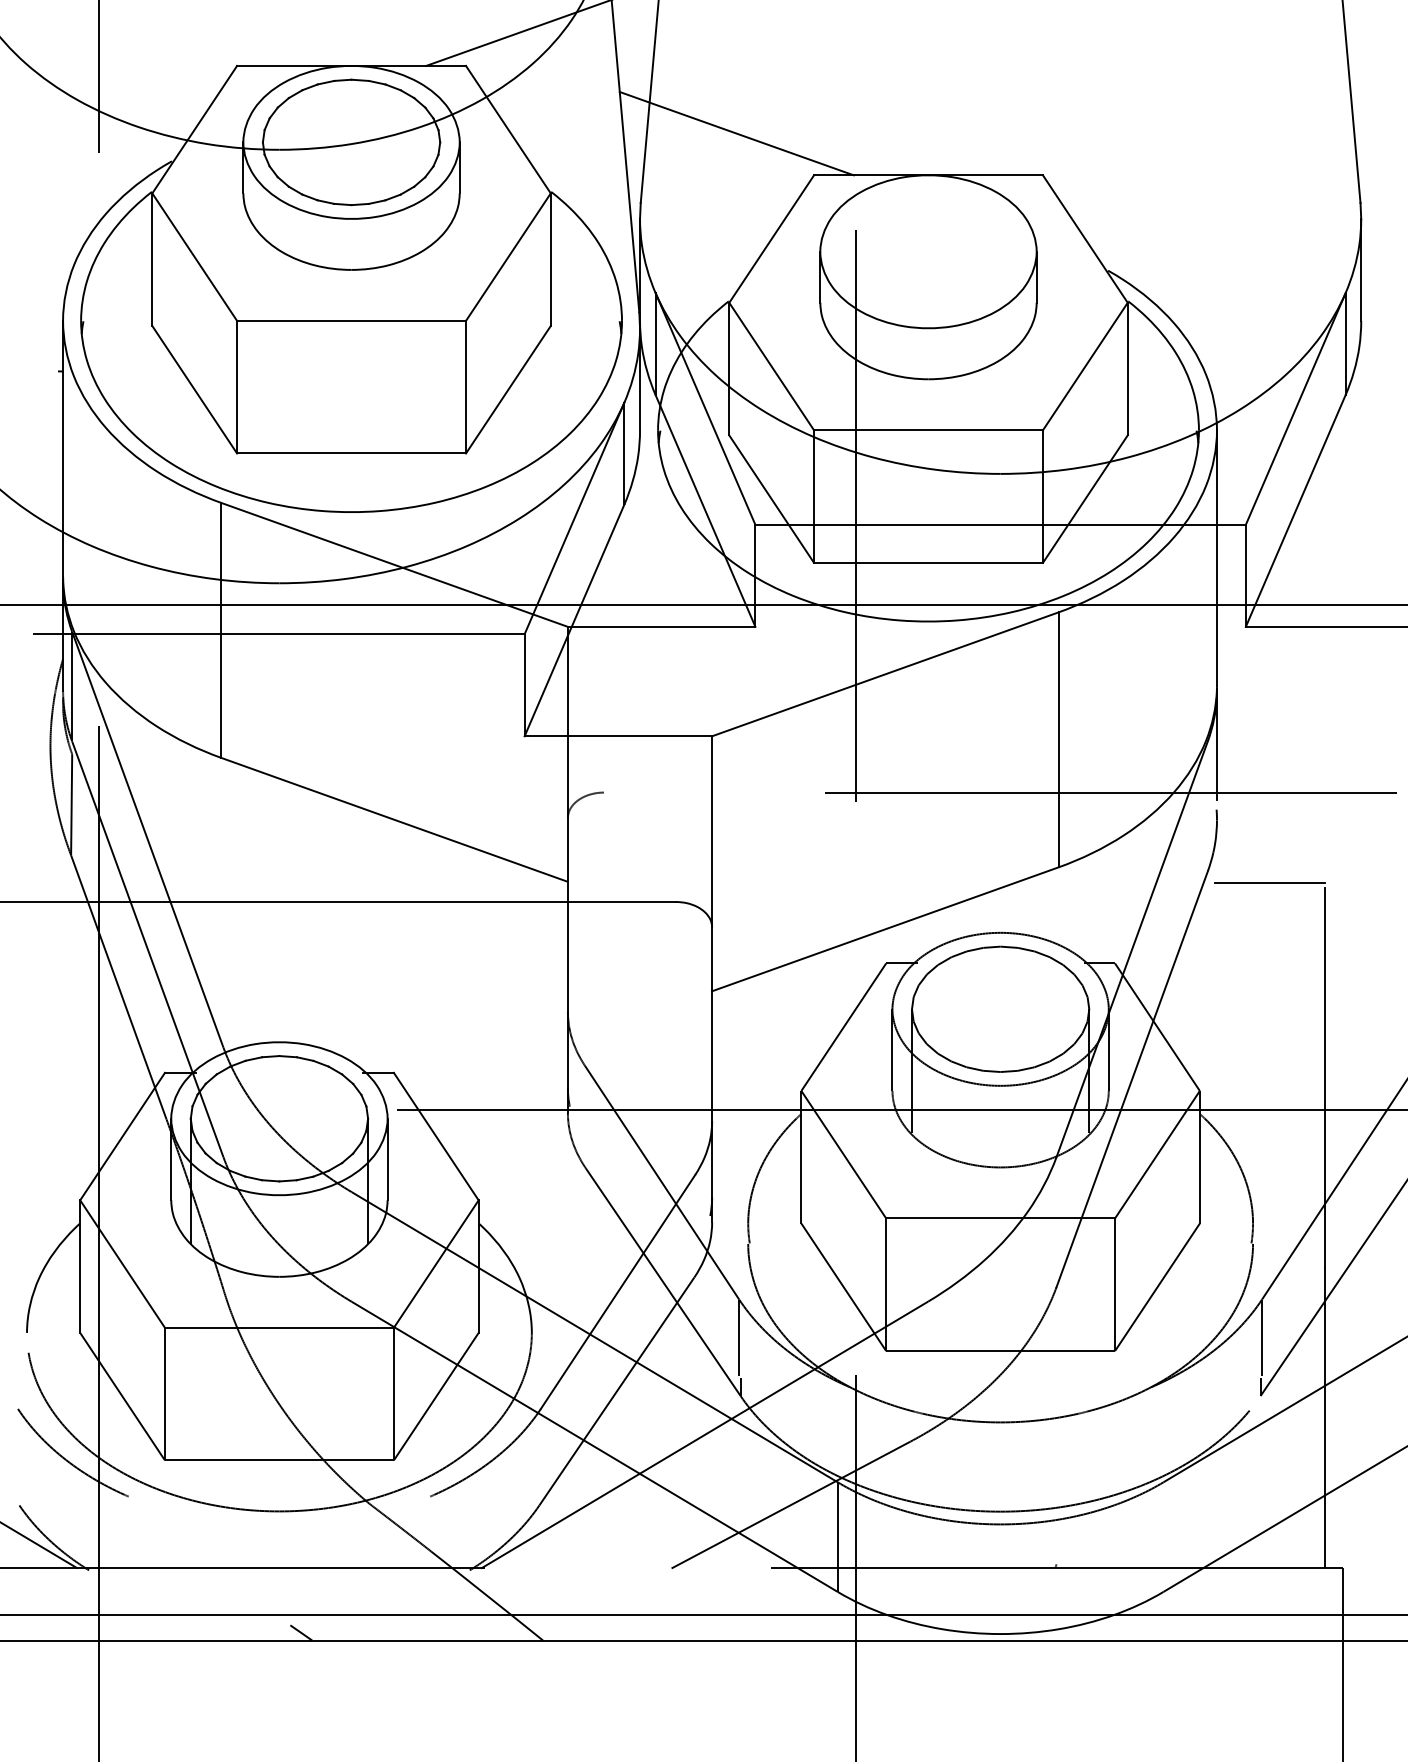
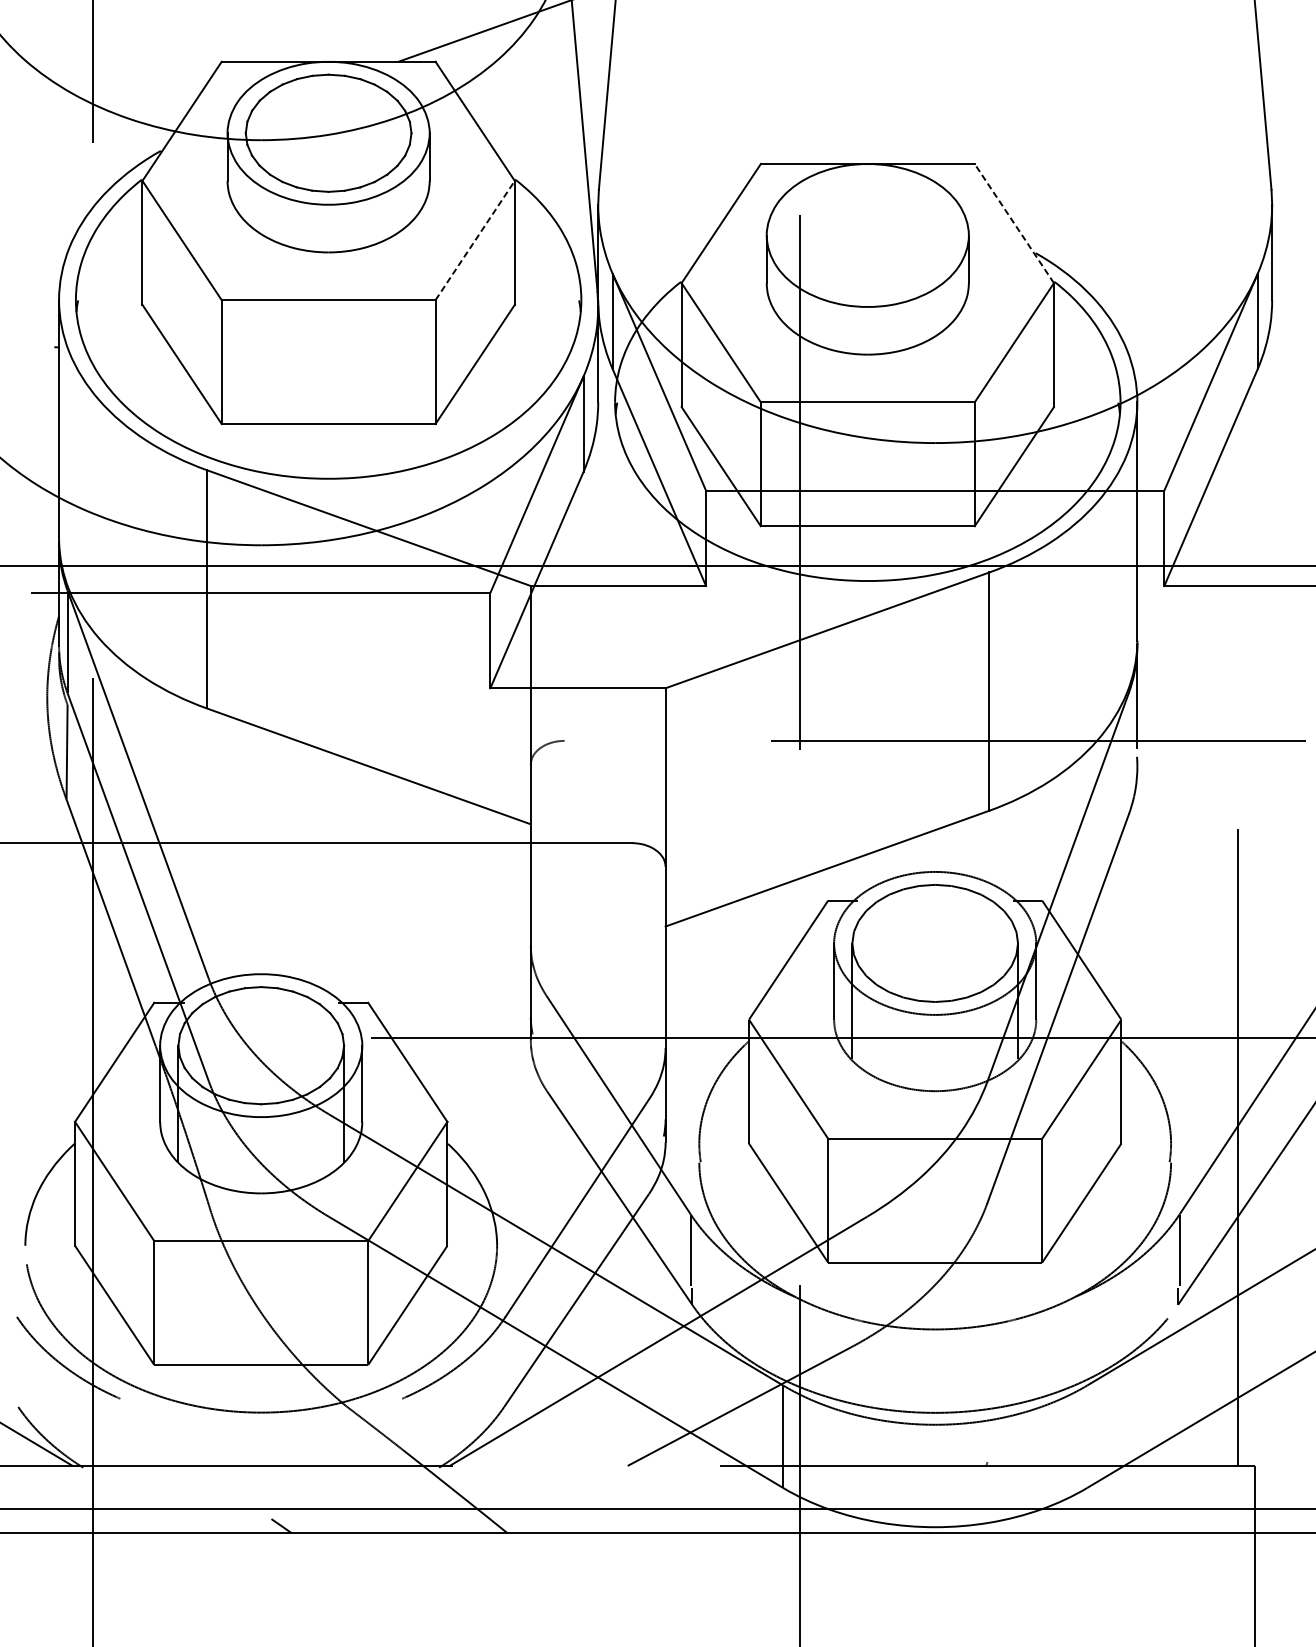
line: (736, 133) -> (688, 124), removed
line: (1085, 239) -> (1014, 224), solid -> dashed
line: (508, 257) -> (475, 240), solid -> dashed
line: (1270, 883) -> (1187, 825), removed

